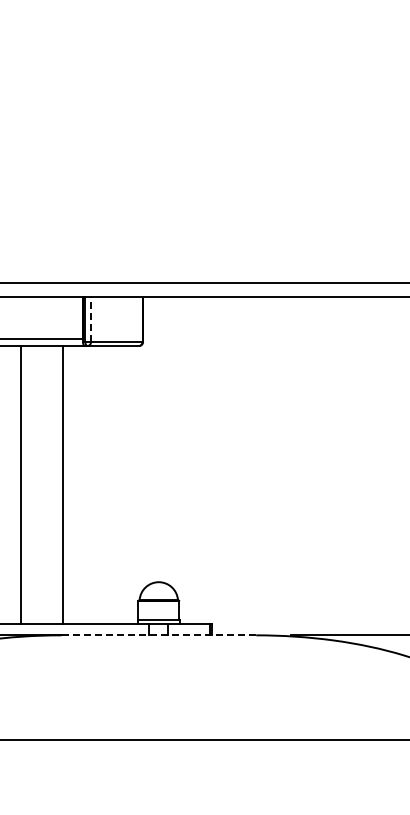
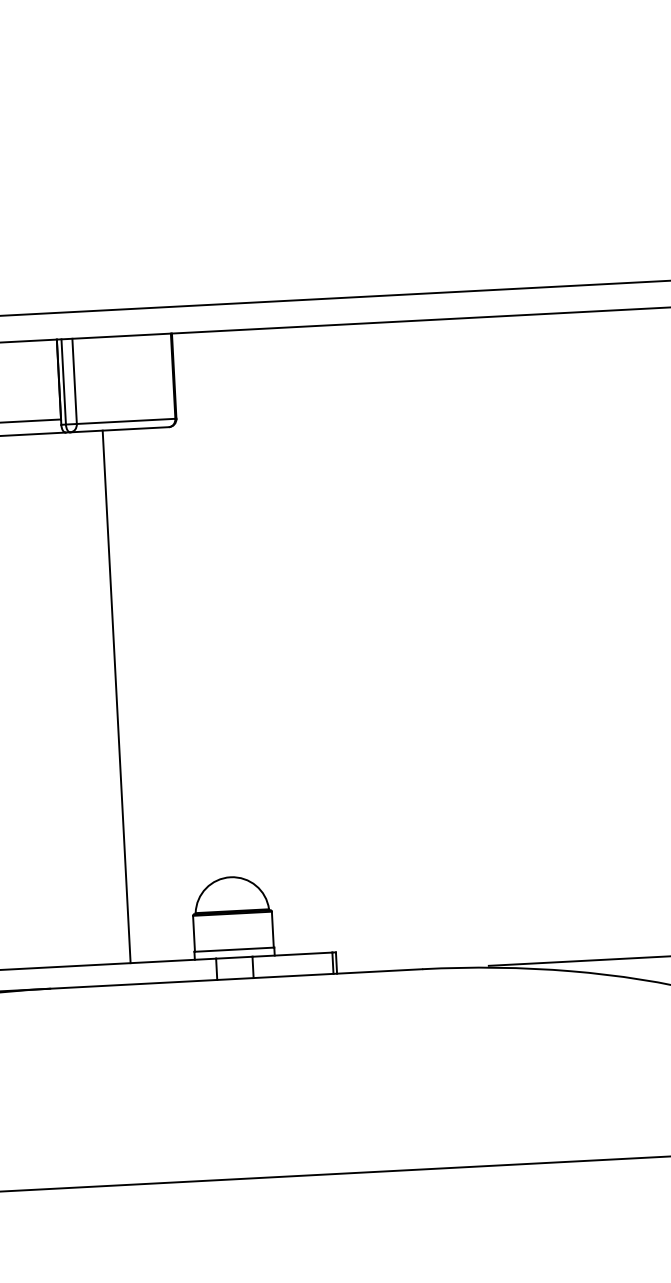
line: (91, 319) -> (75, 381), dashed -> solid
line: (63, 485) -> (116, 697), moved
line: (158, 635) -> (235, 979), dashed -> solid

